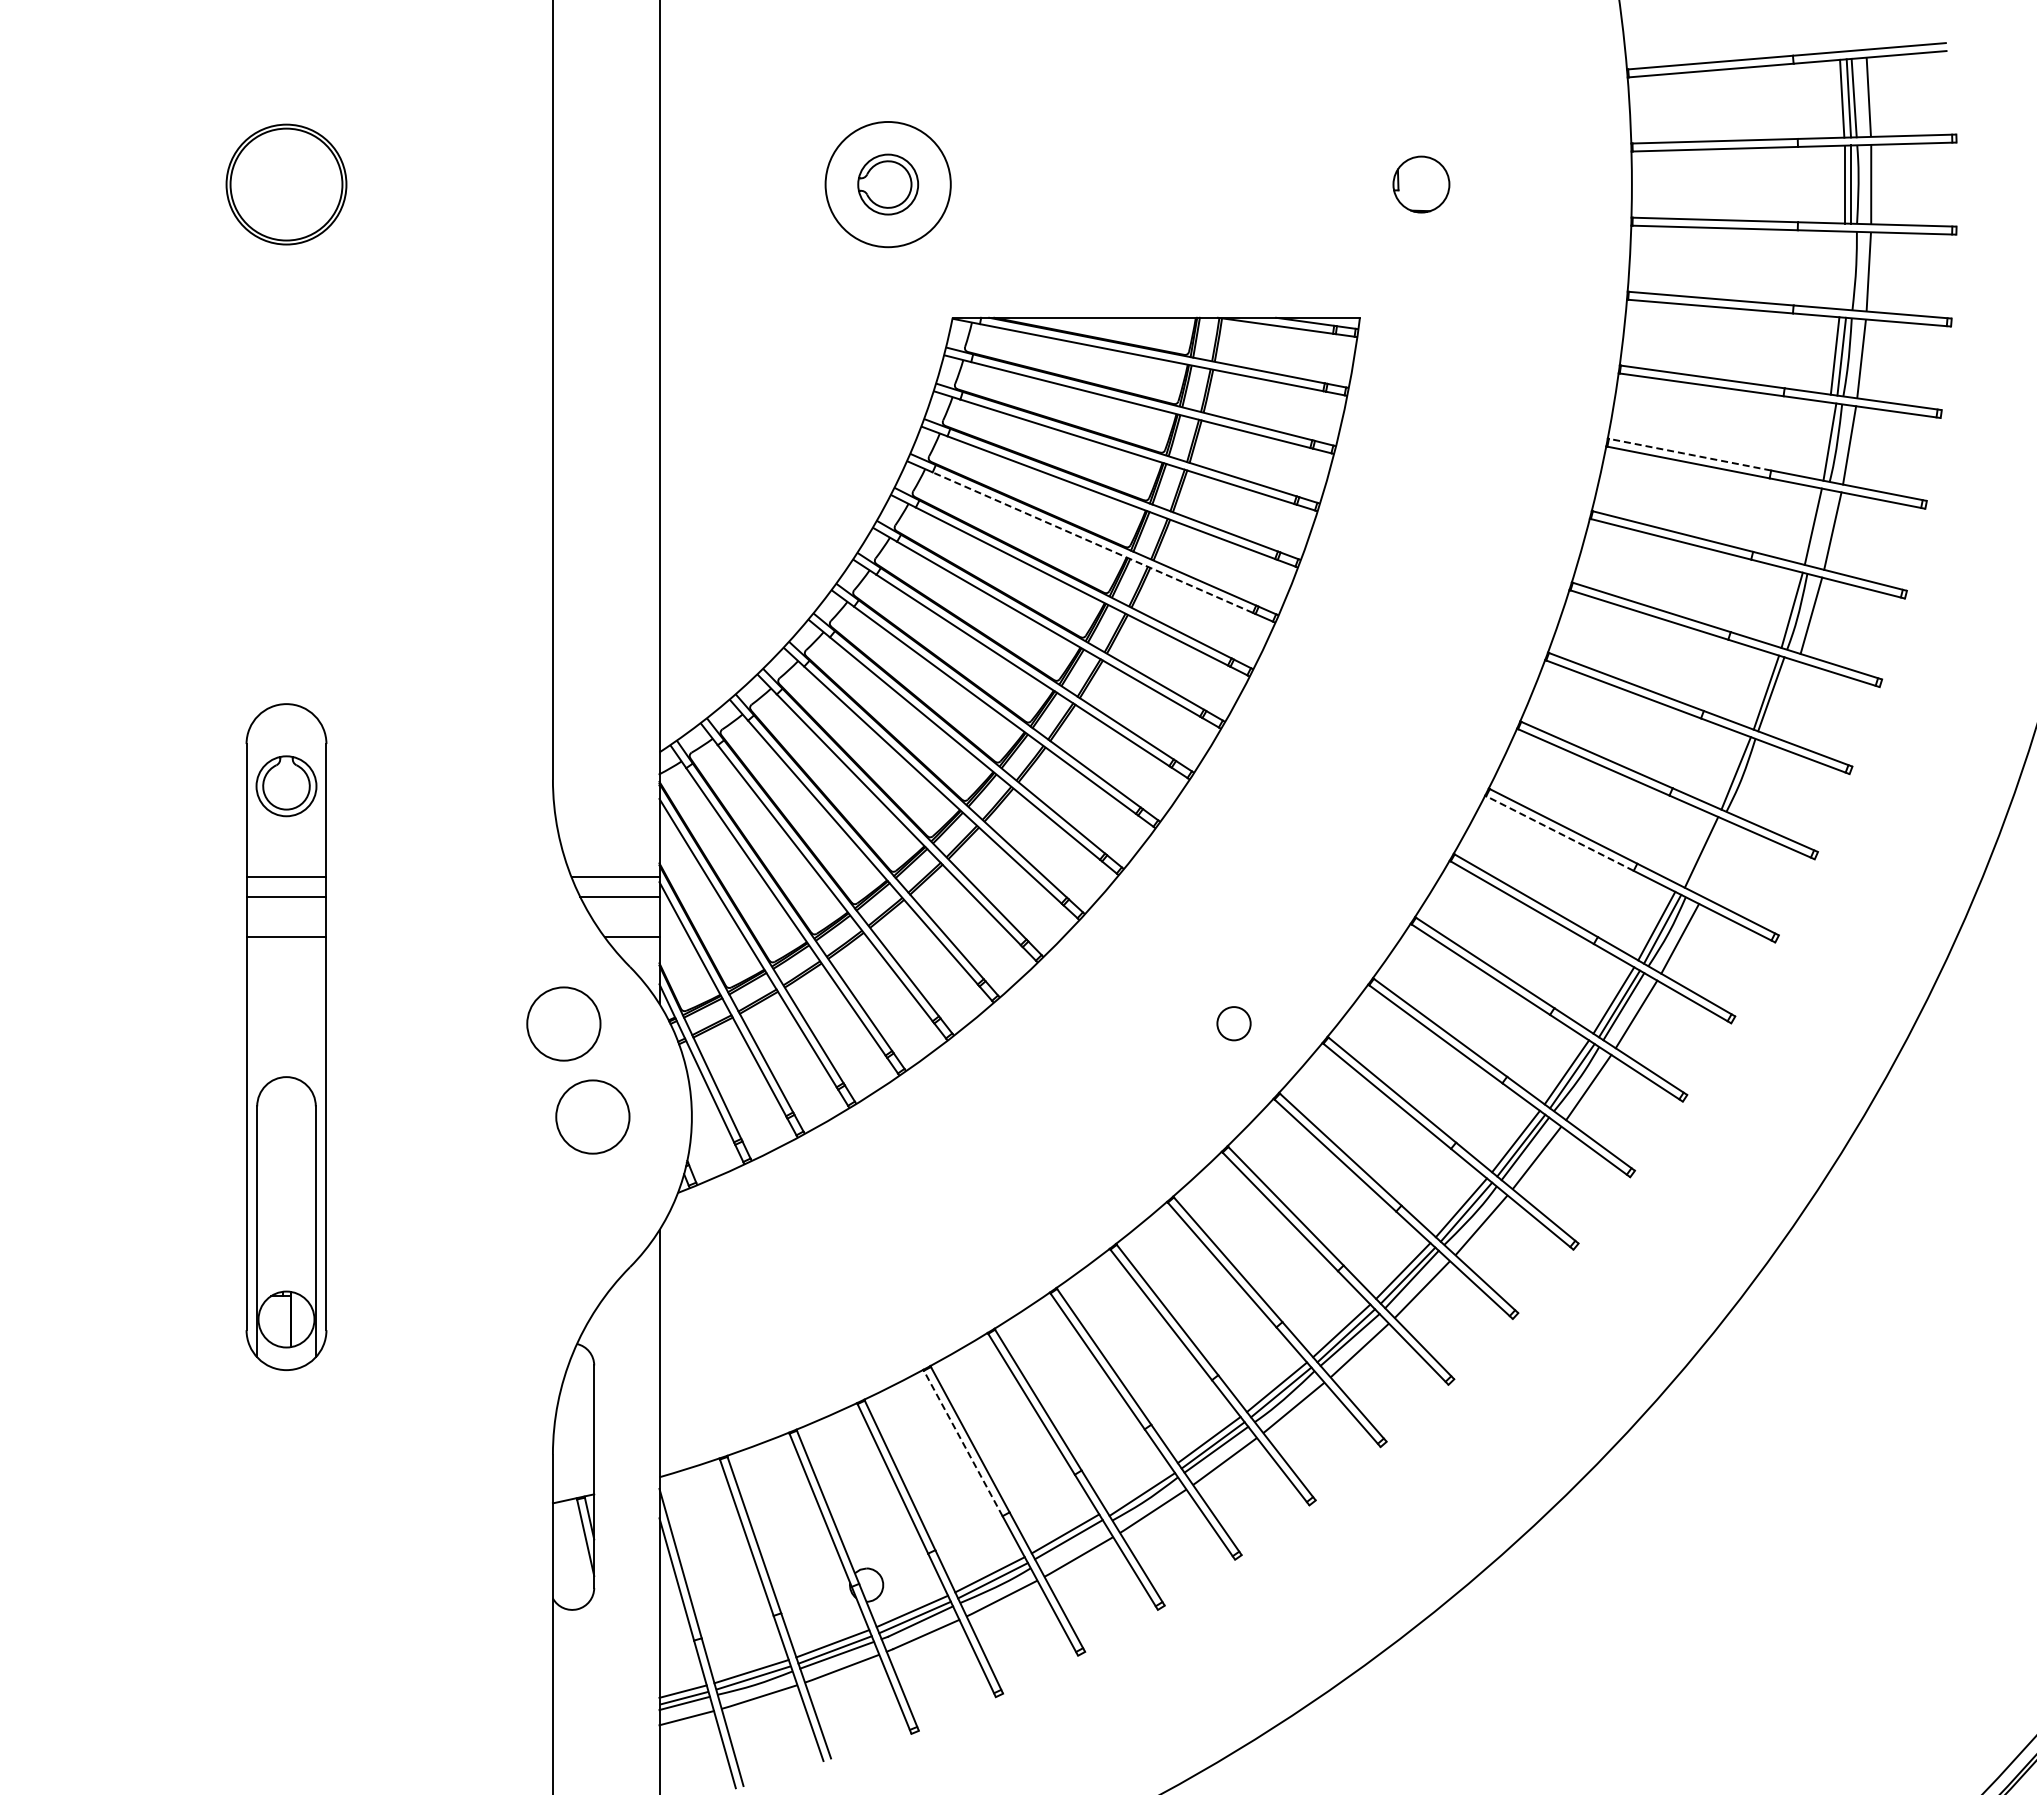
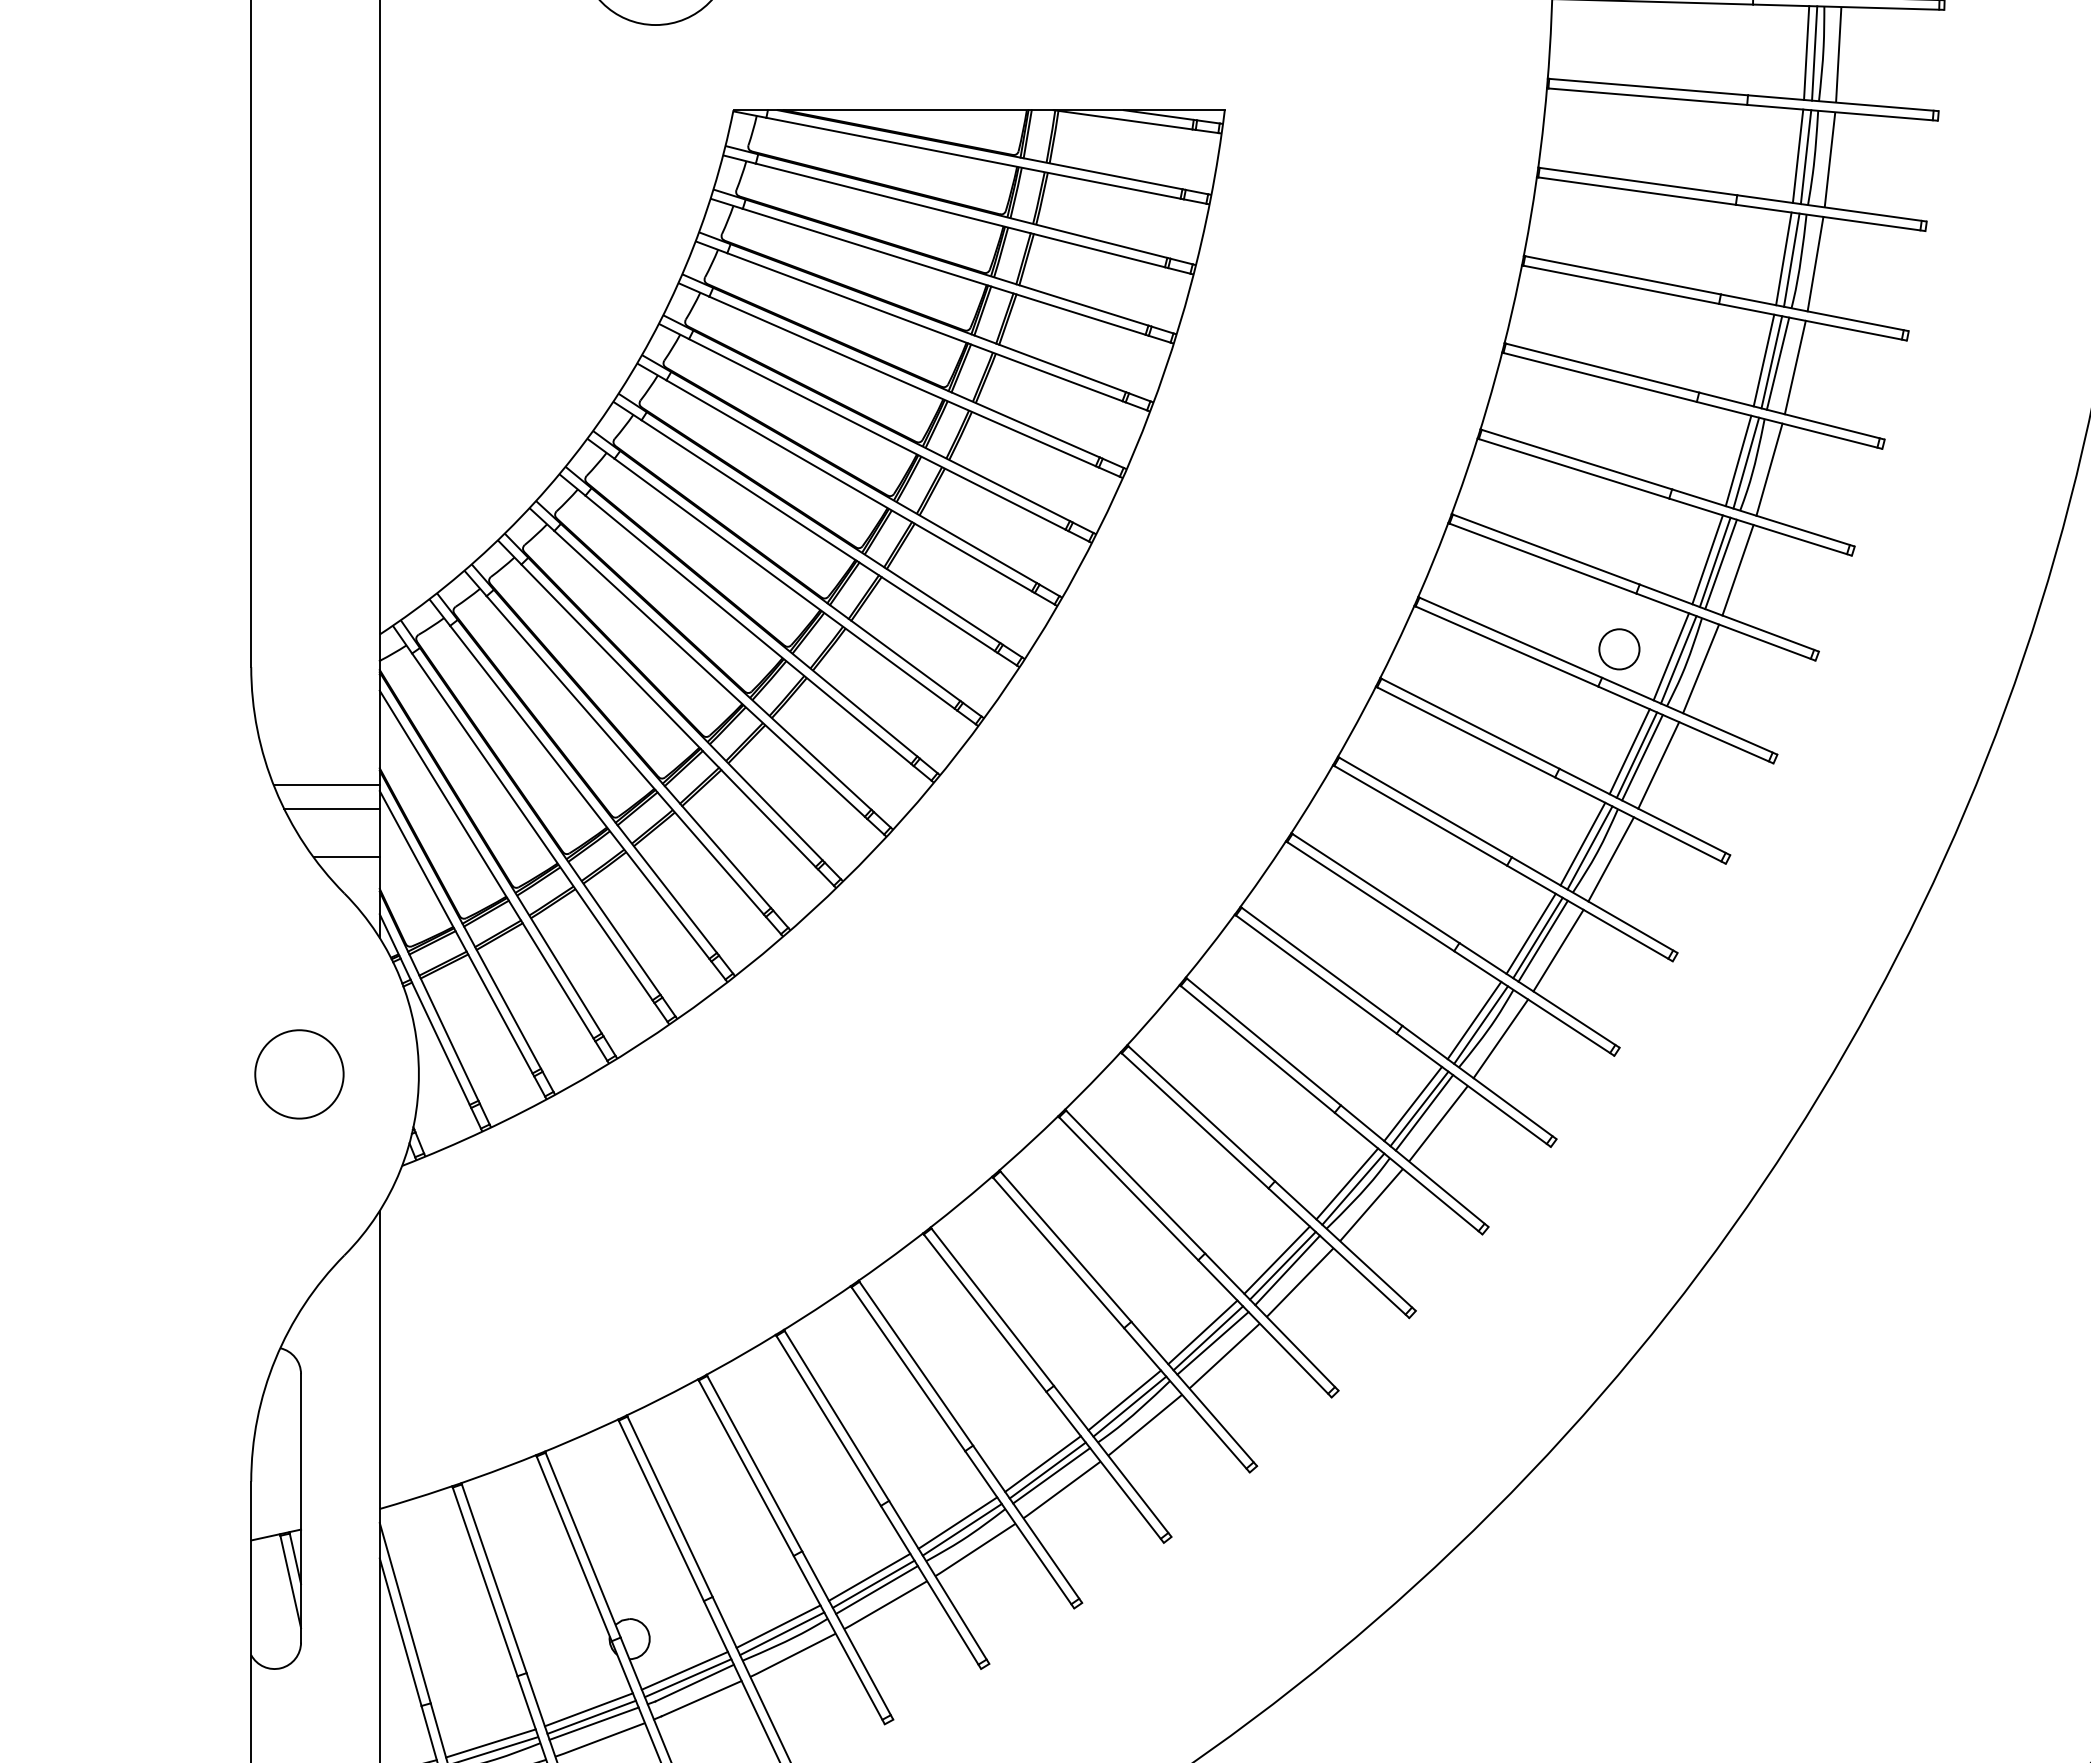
line: (1842, 270) -> (1806, 53), added
line: (1848, 270) -> (1814, 53), added
line: (1822, 440) -> (1782, 258), added
line: (1690, 454) -> (1623, 275), dashed -> solid
line: (1806, 525) -> (1763, 360), added
line: (1818, 527) -> (1778, 363), added
line: (1092, 542) -> (902, 381), dashed -> solid
line: (1785, 608) -> (1738, 460), added
line: (1759, 690) -> (1706, 559), added
line: (1785, 698) -> (1738, 569), added
line: (1729, 770) -> (1670, 656), added
line: (1754, 780) -> (1700, 668), added
line: (1559, 833) -> (1465, 732), dashed -> solid
line: (1695, 849) -> (1629, 751), added
line: (1706, 854) -> (1642, 757), added
line: (1719, 860) -> (1658, 764), added
circle: (563, 1023) -> (263, 961), removed
circle: (1233, 1023) -> (1618, 649), moved
line: (963, 1443) -> (746, 1468), dashed -> solid
line: (1138, 1488) -> (957, 1522), added
line: (1071, 1544) -> (876, 1590), added

